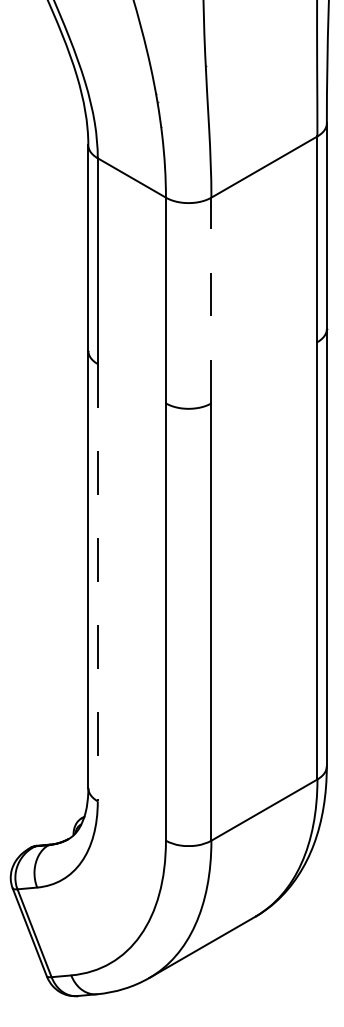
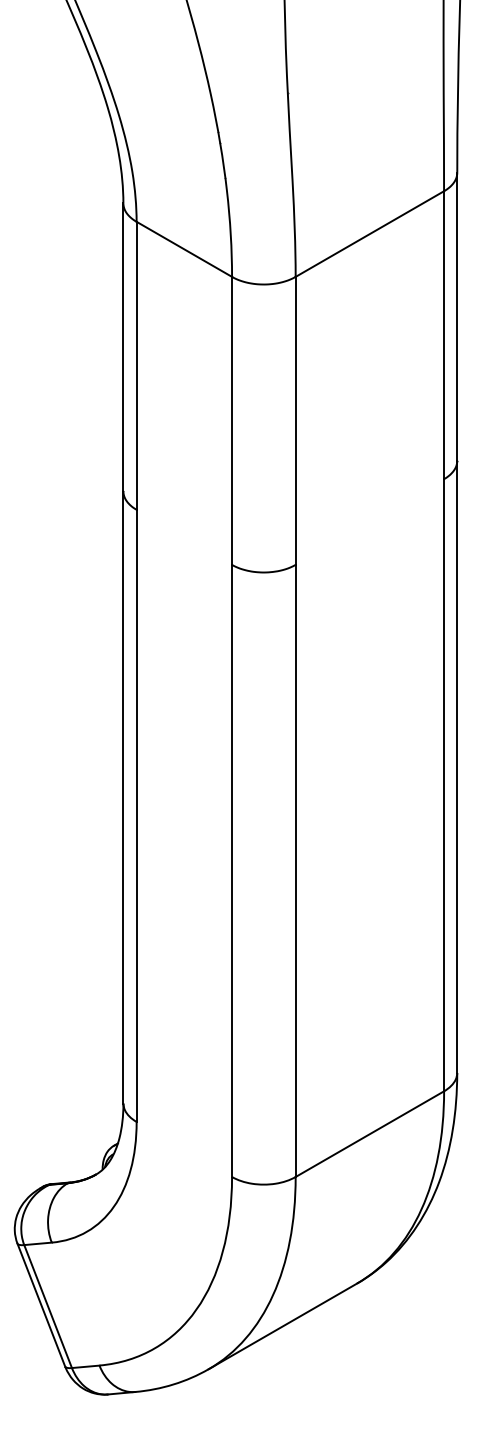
line: (211, 300) -> (295, 420), dashed -> solid
line: (97, 583) -> (136, 816), dashed -> solid

